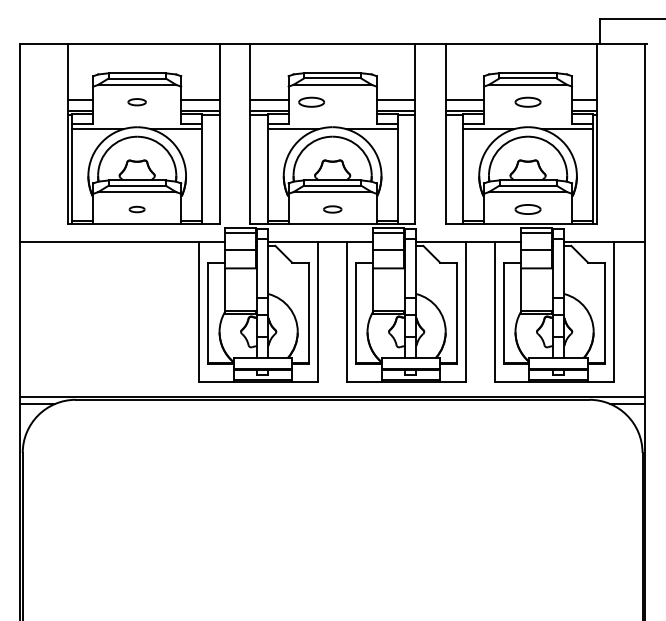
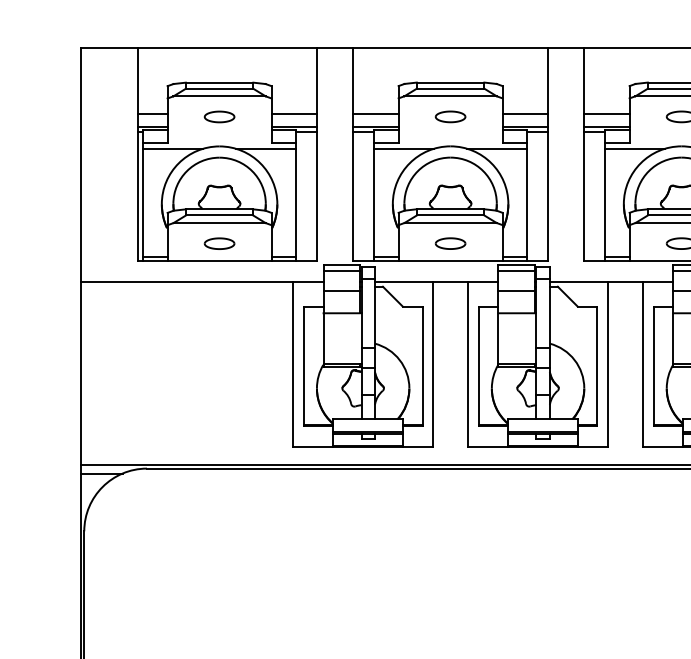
part: (136, 101) -> (218, 115), size x1.43
part: (311, 101) -> (450, 115), moved
part: (136, 209) -> (218, 243), size x1.67
part: (332, 209) -> (450, 243), size x1.43

